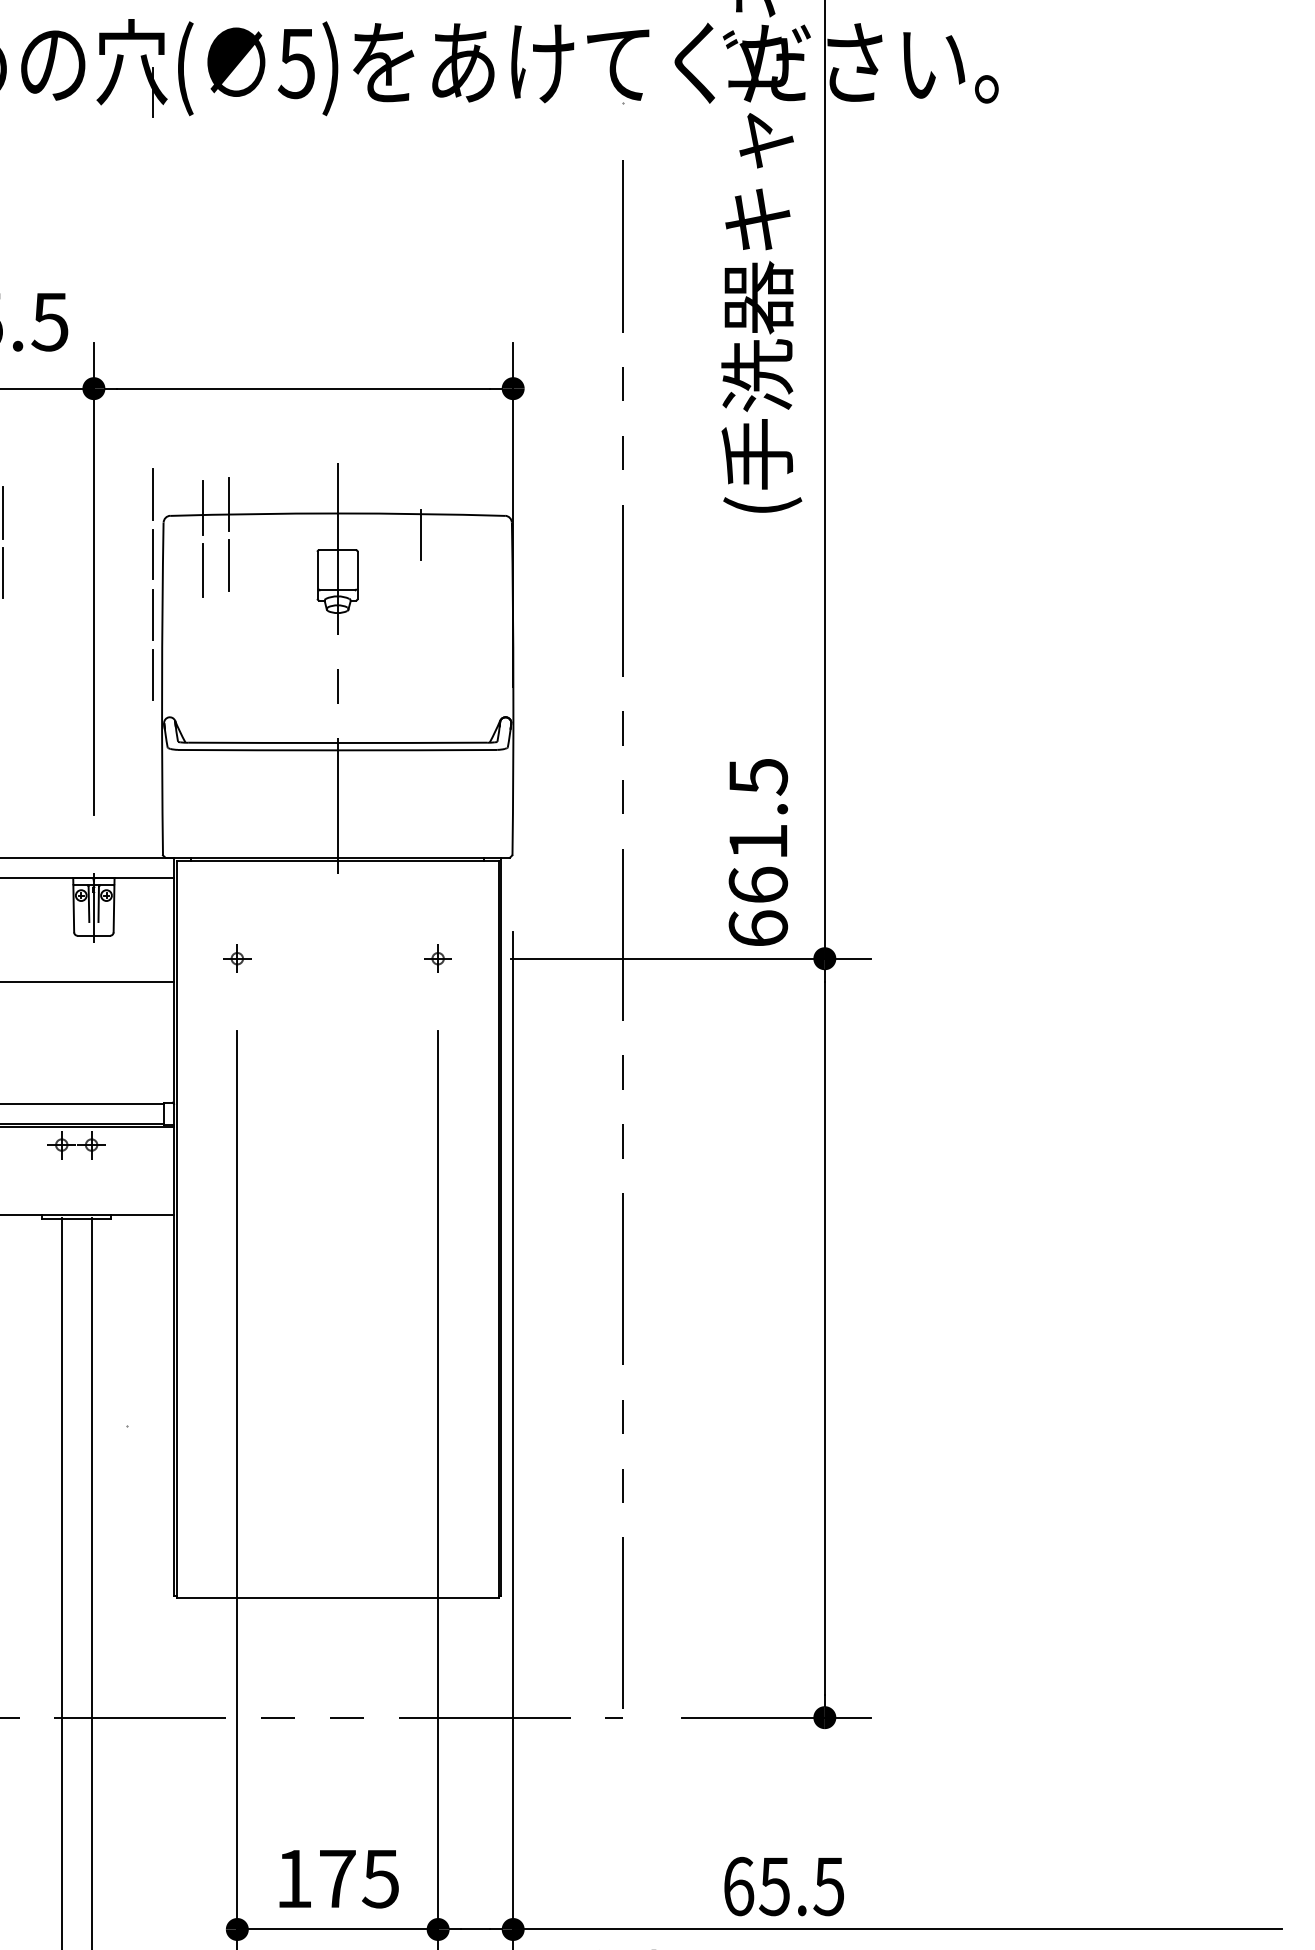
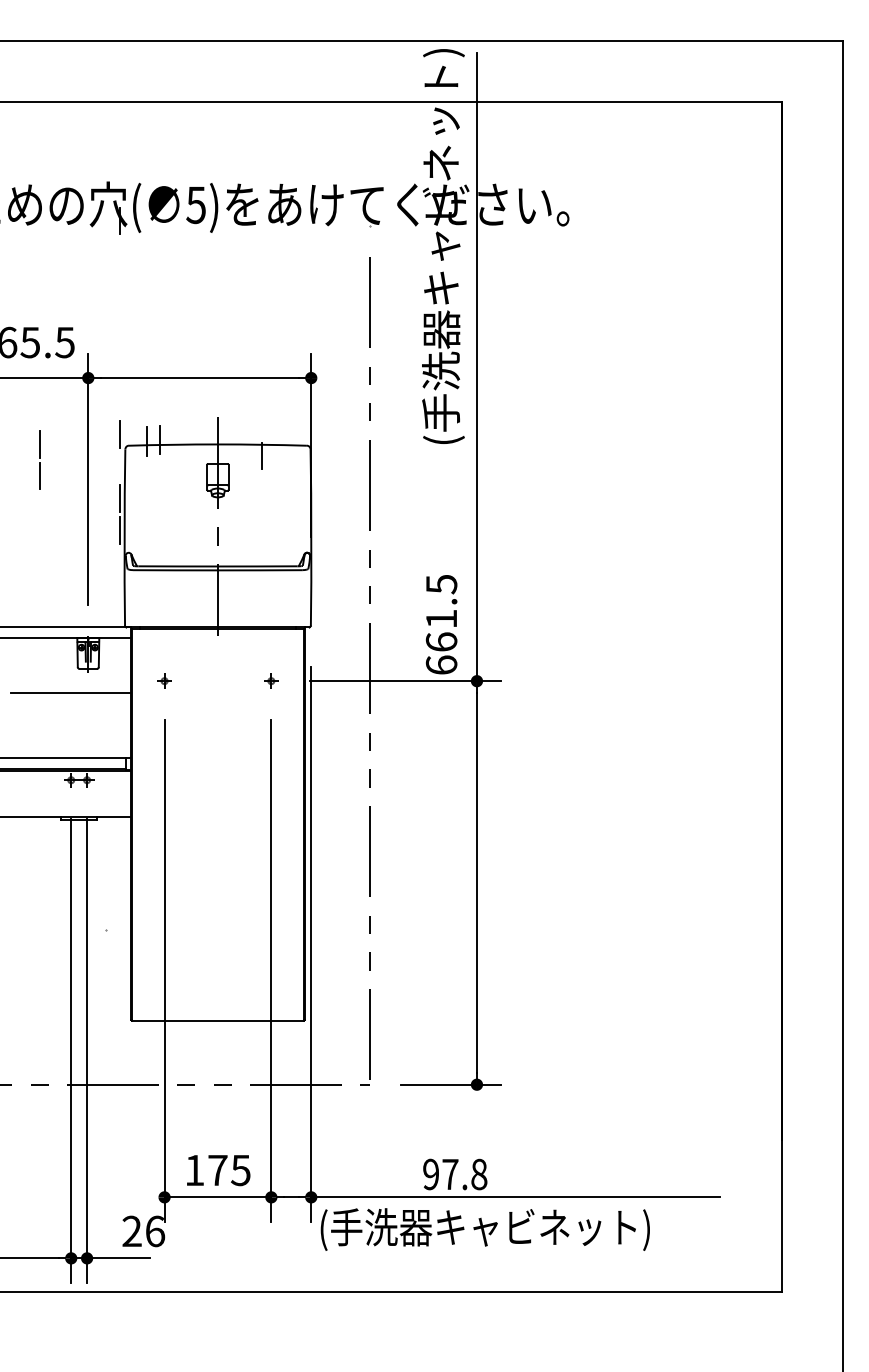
line: (152, 554) -> (119, 466), removed
line: (227, 564) -> (159, 471), removed
line: (203, 570) -> (146, 474), removed
text: (784, 1886) -> (455, 1174), 65.5 -> 97.8

